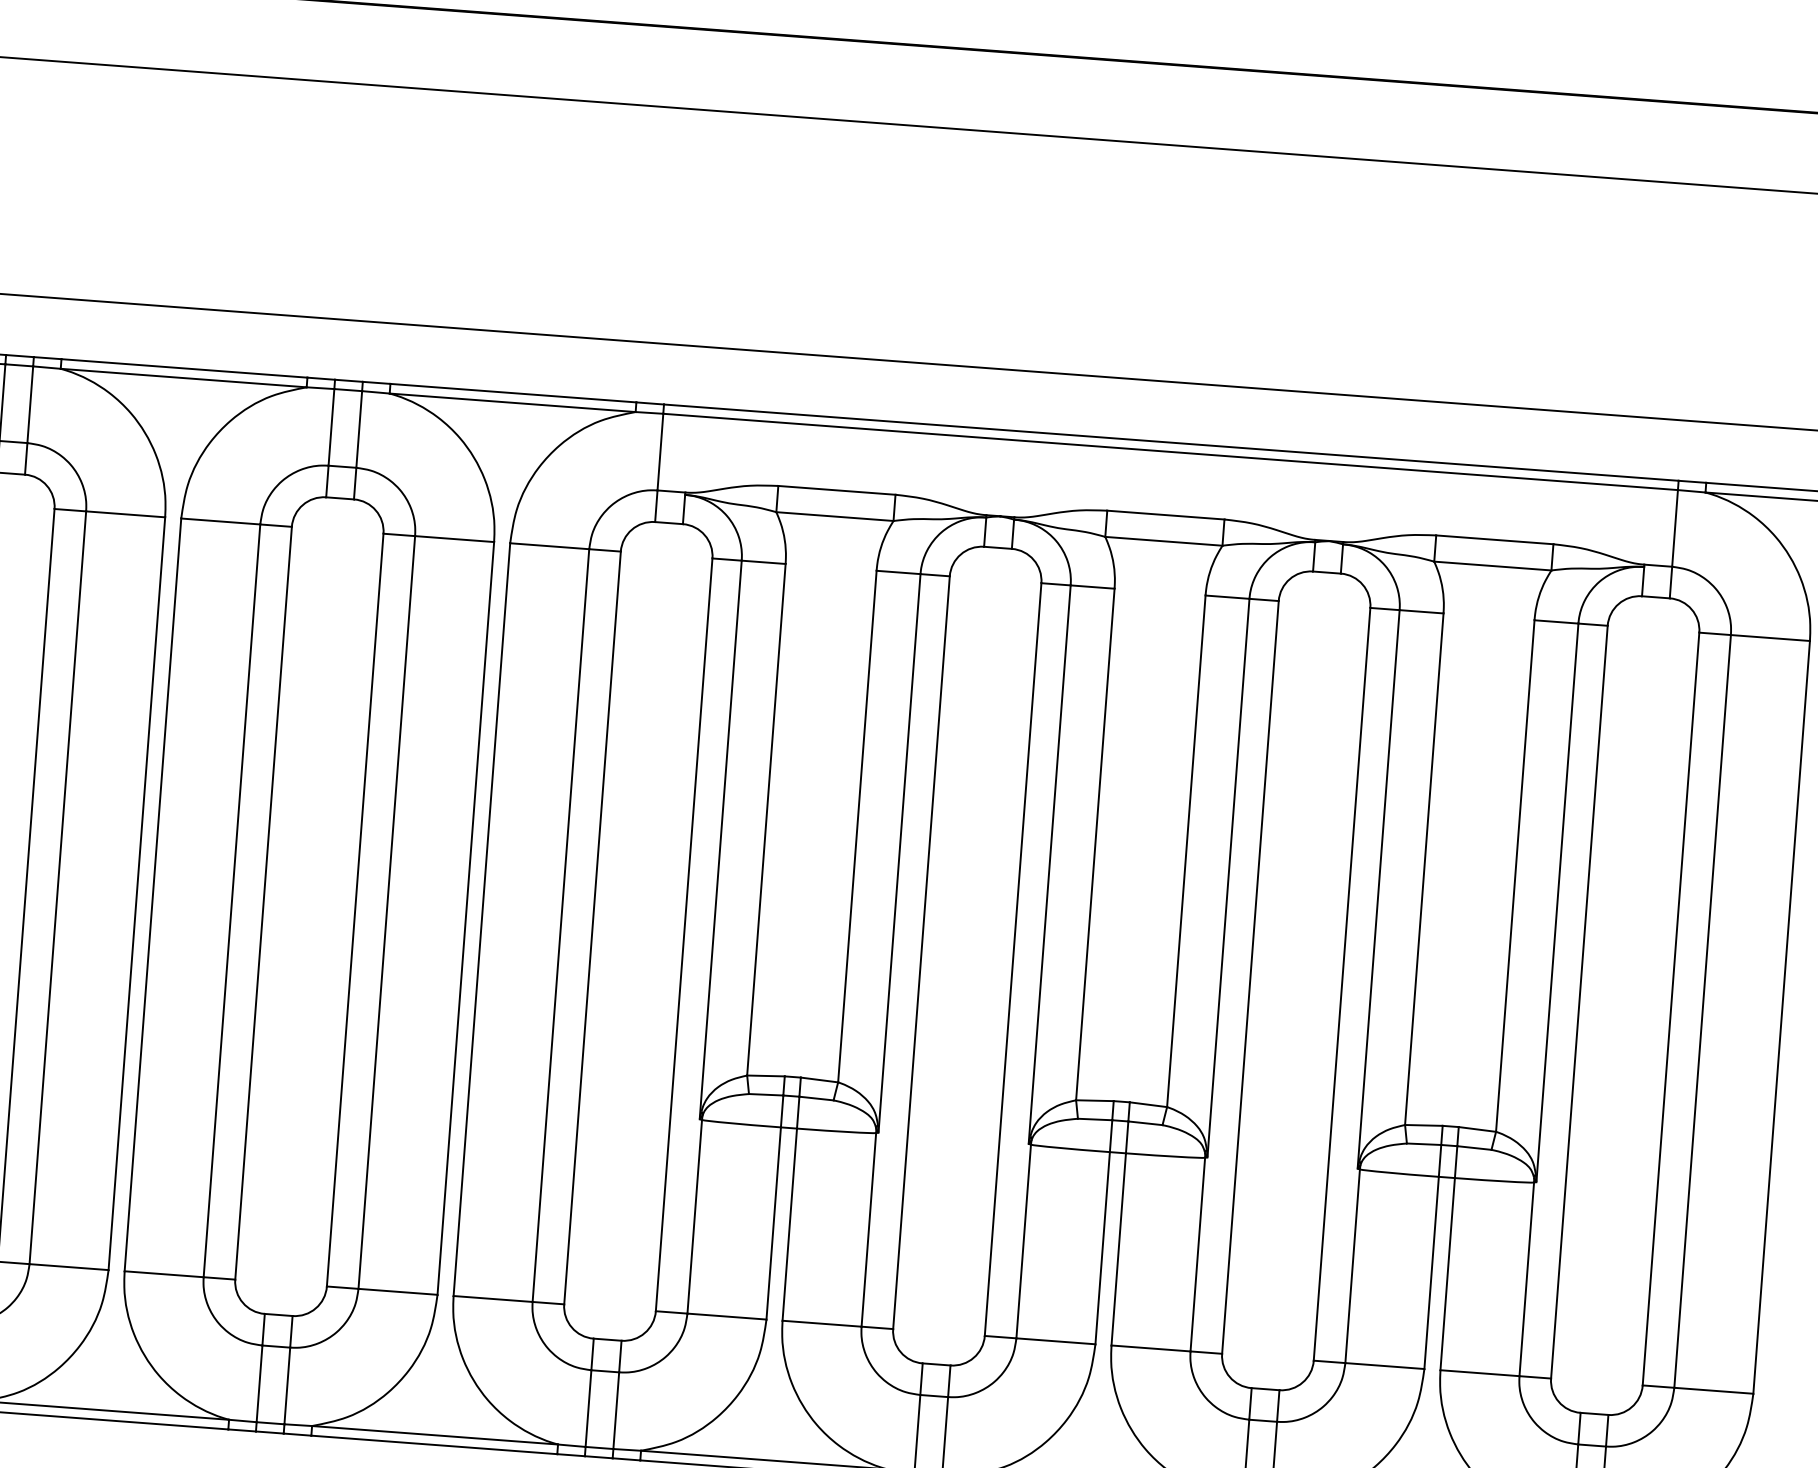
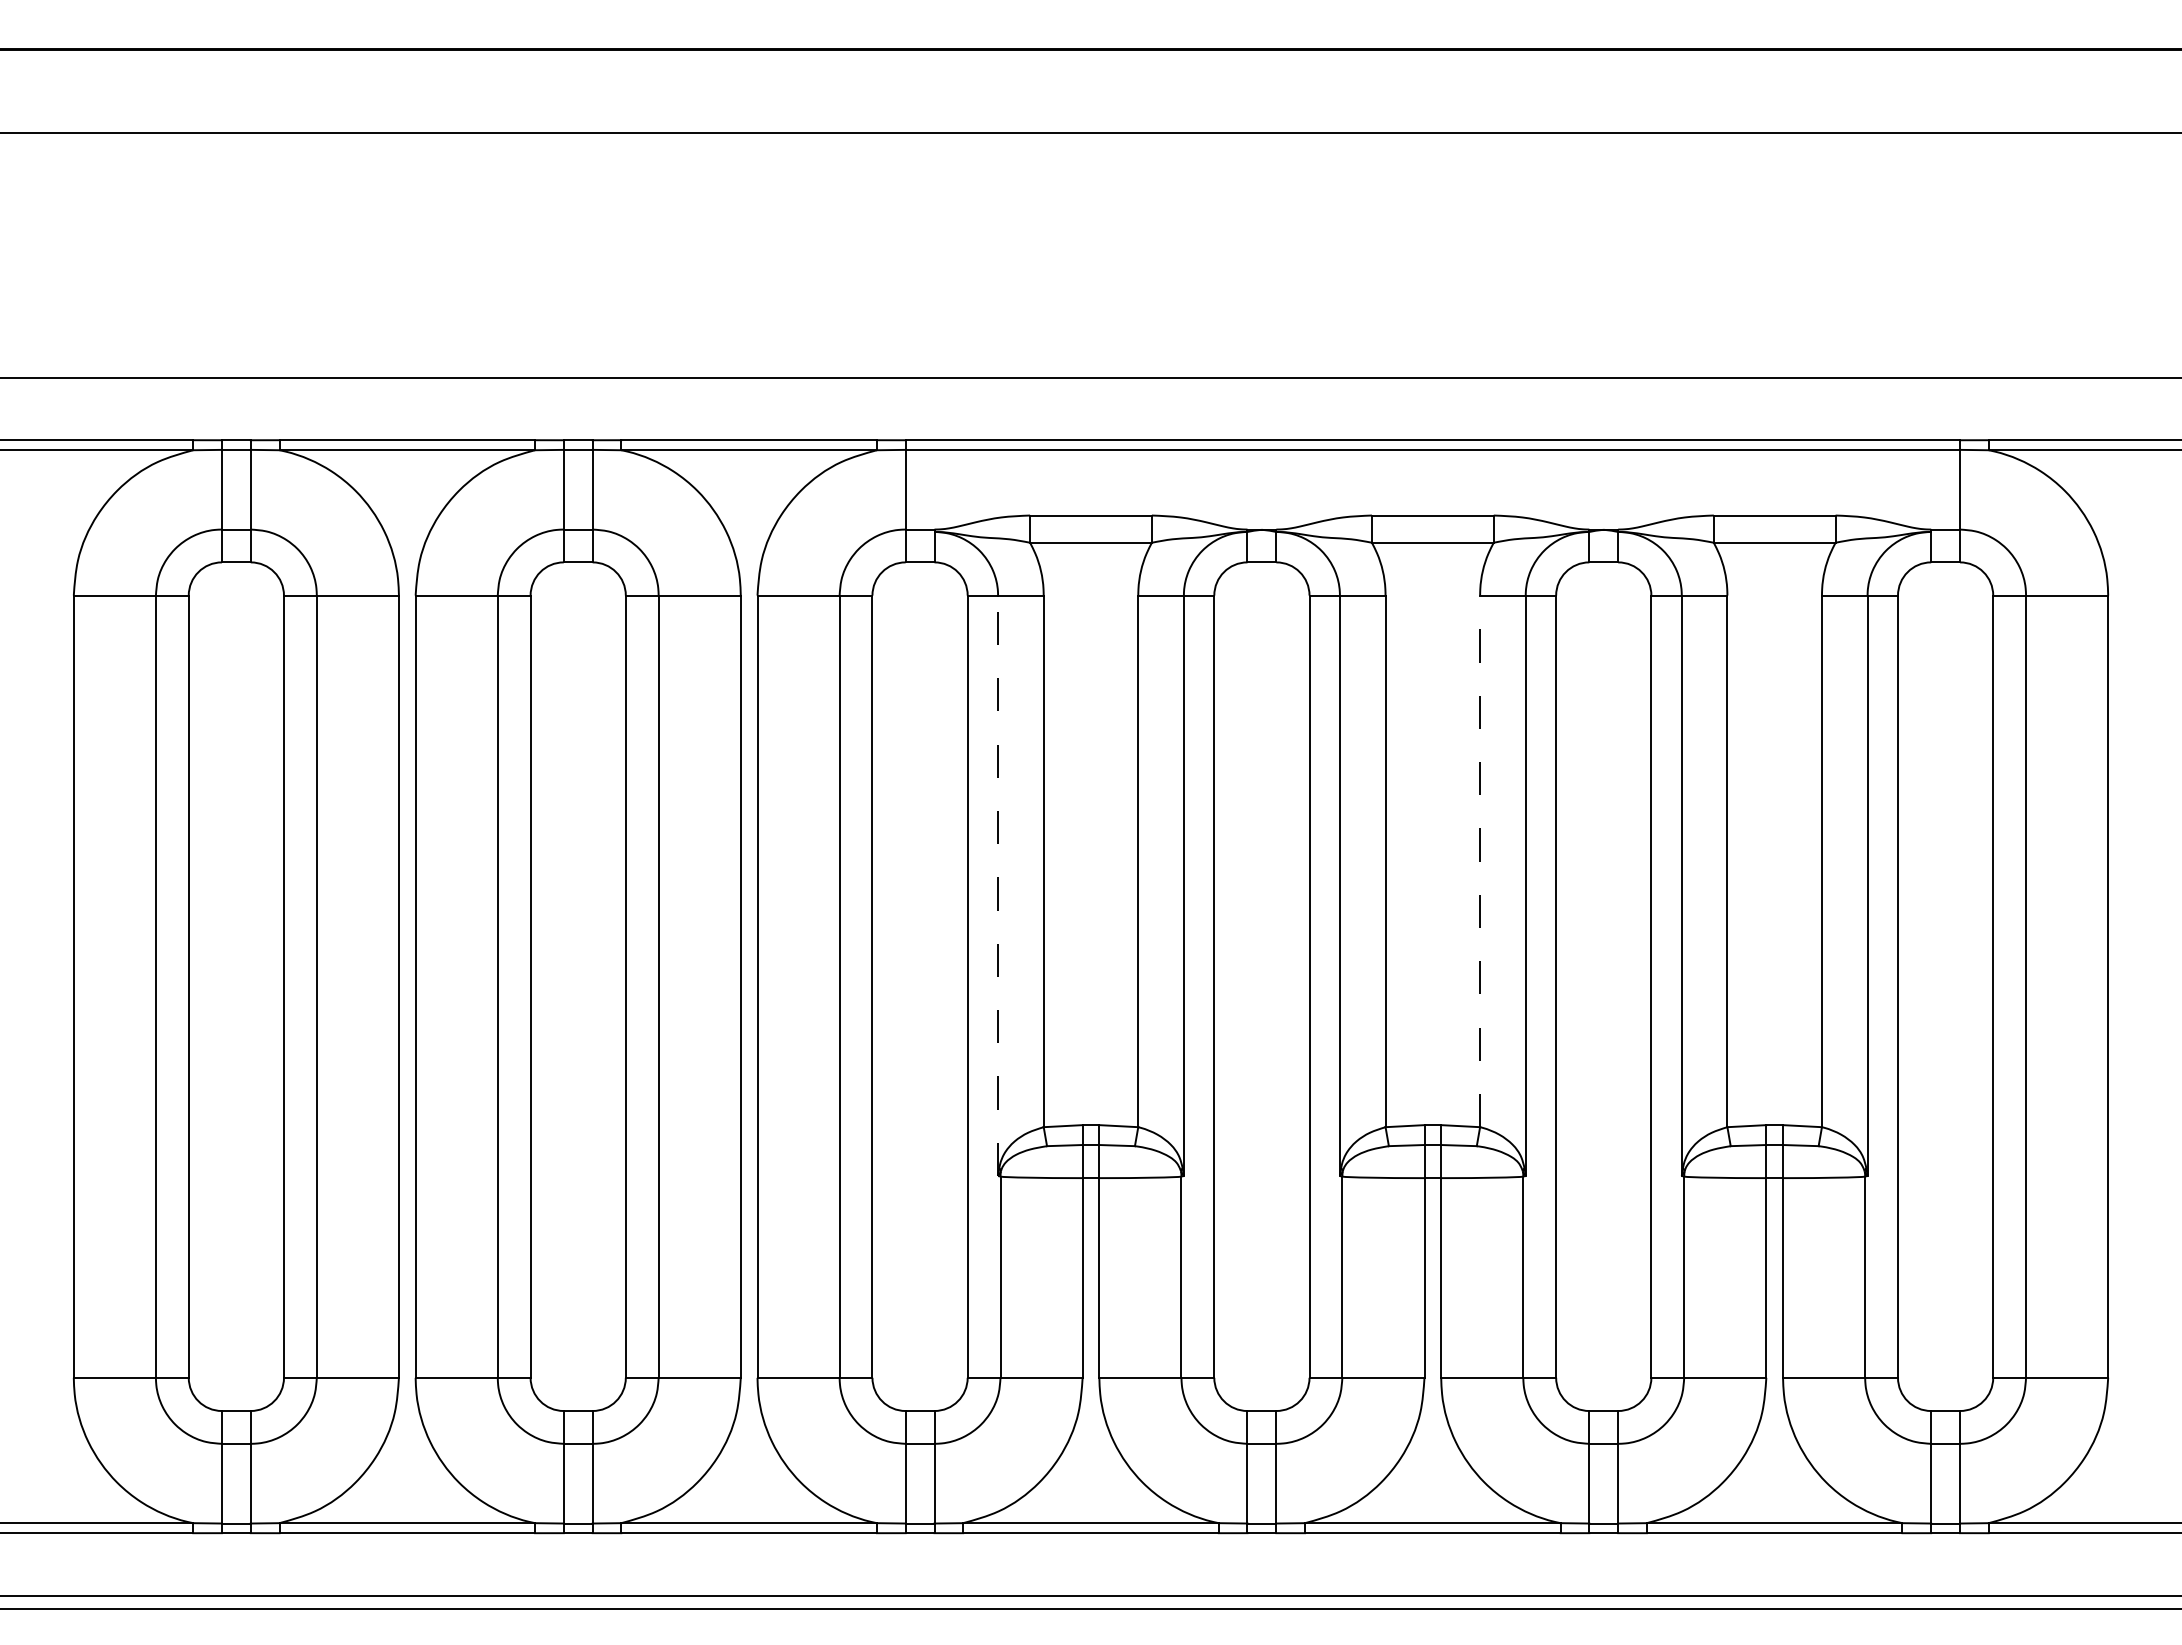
line: (721, 839) -> (998, 885), solid -> dashed
line: (1186, 851) -> (1480, 861), solid -> dashed

